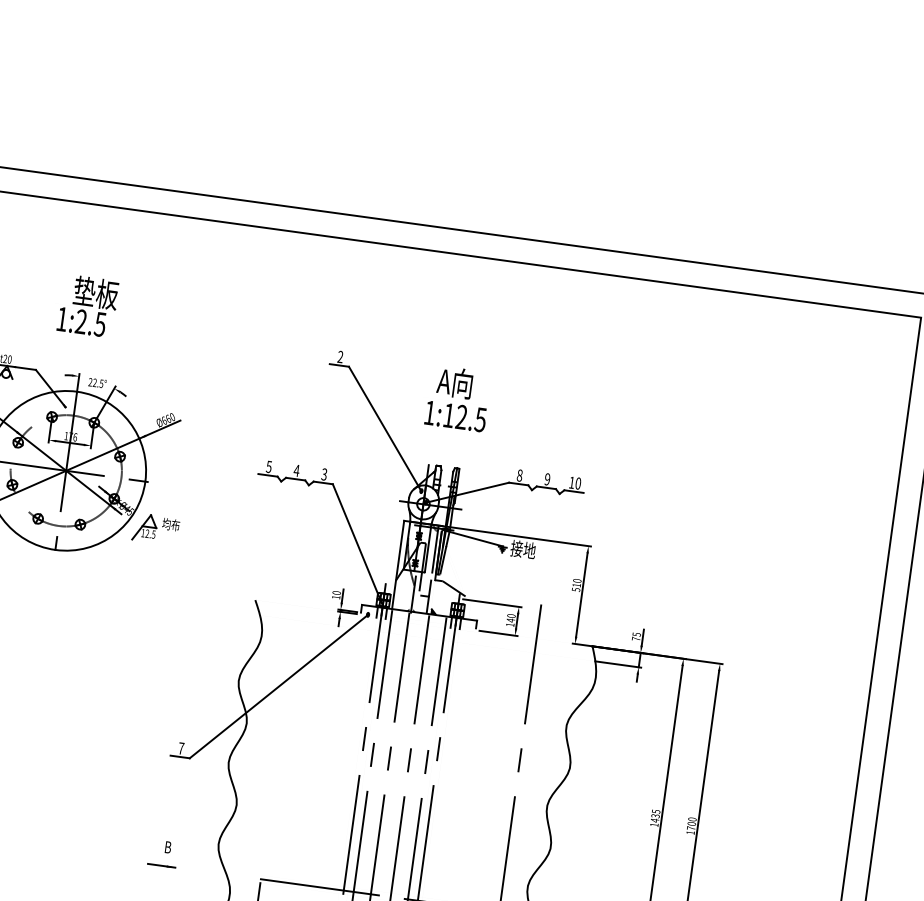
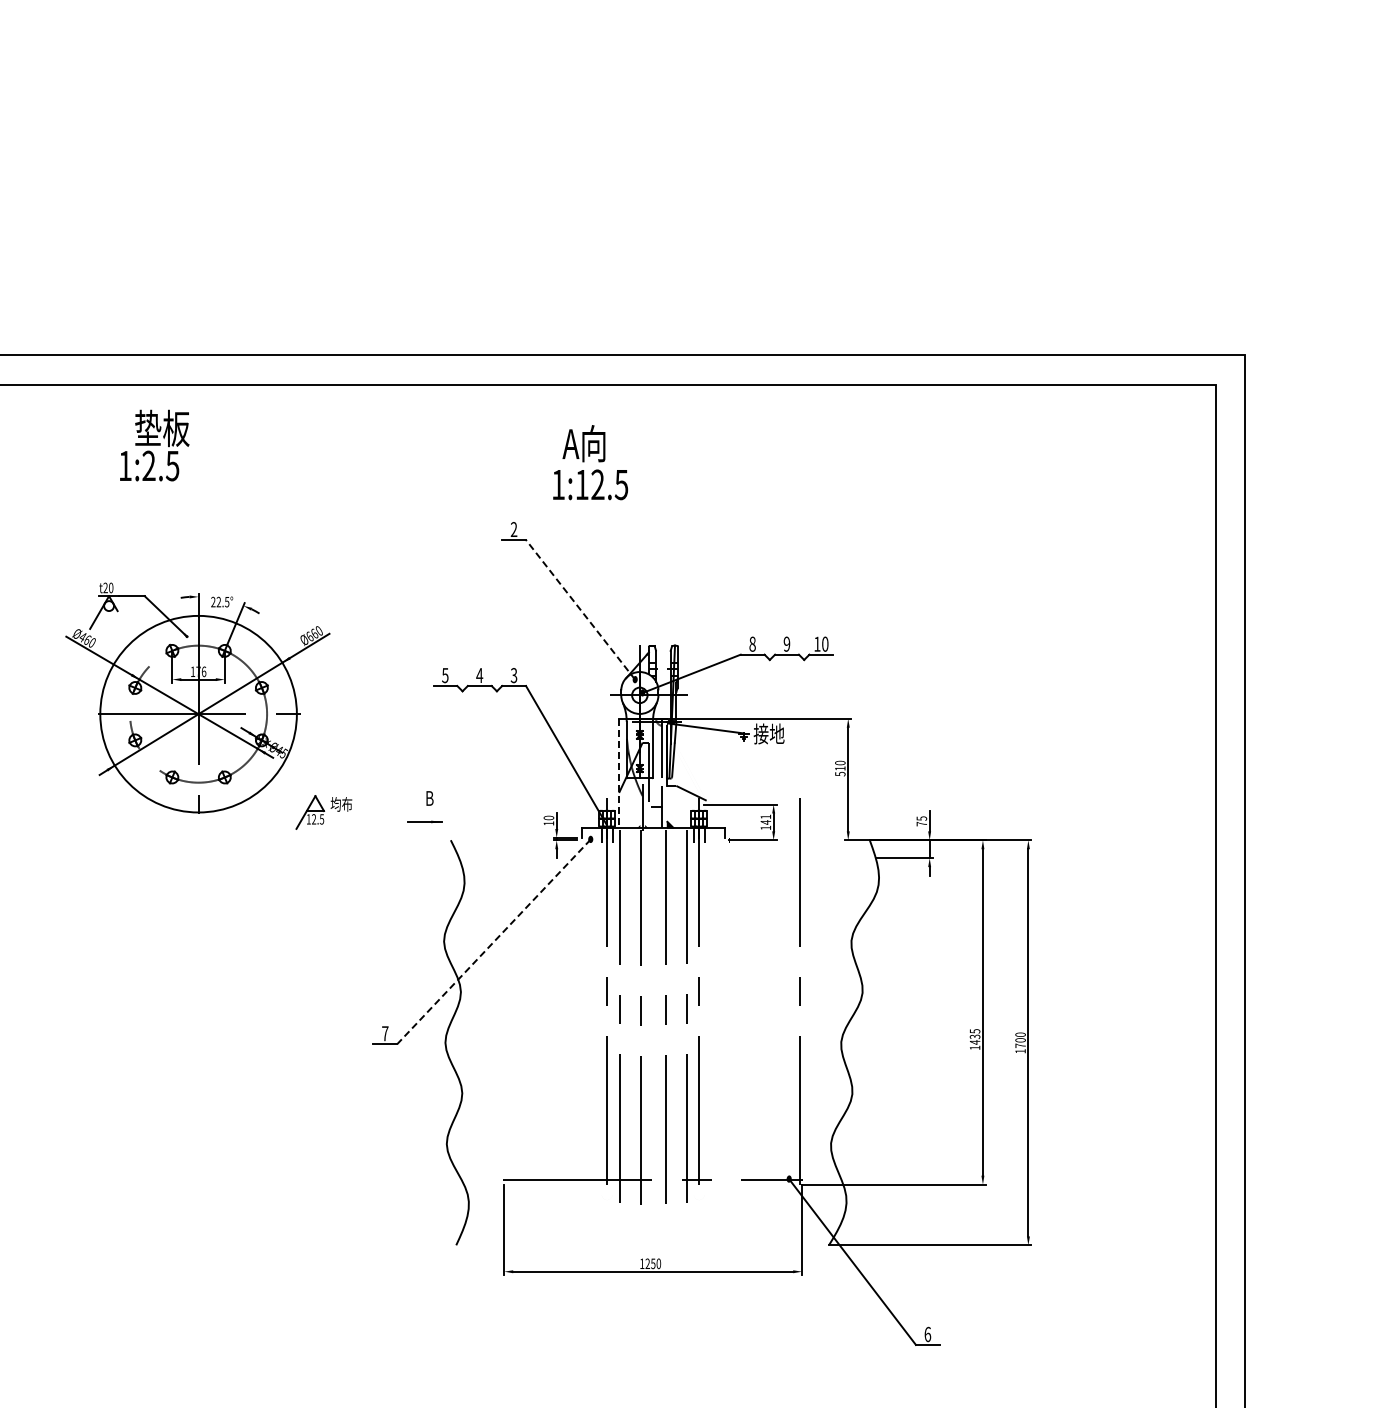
text: (87, 305) -> (154, 445), moved
text: (458, 398) -> (590, 462), moved
line: (385, 428) -> (580, 609), solid -> dashed
part: (155, 529) -> (323, 812), moved
line: (398, 564) -> (619, 773), solid -> dashed
text: (511, 615) -> (765, 816), 140 -> 141
line: (279, 686) -> (494, 941), solid -> dashed
part: (162, 854) -> (424, 807), moved

